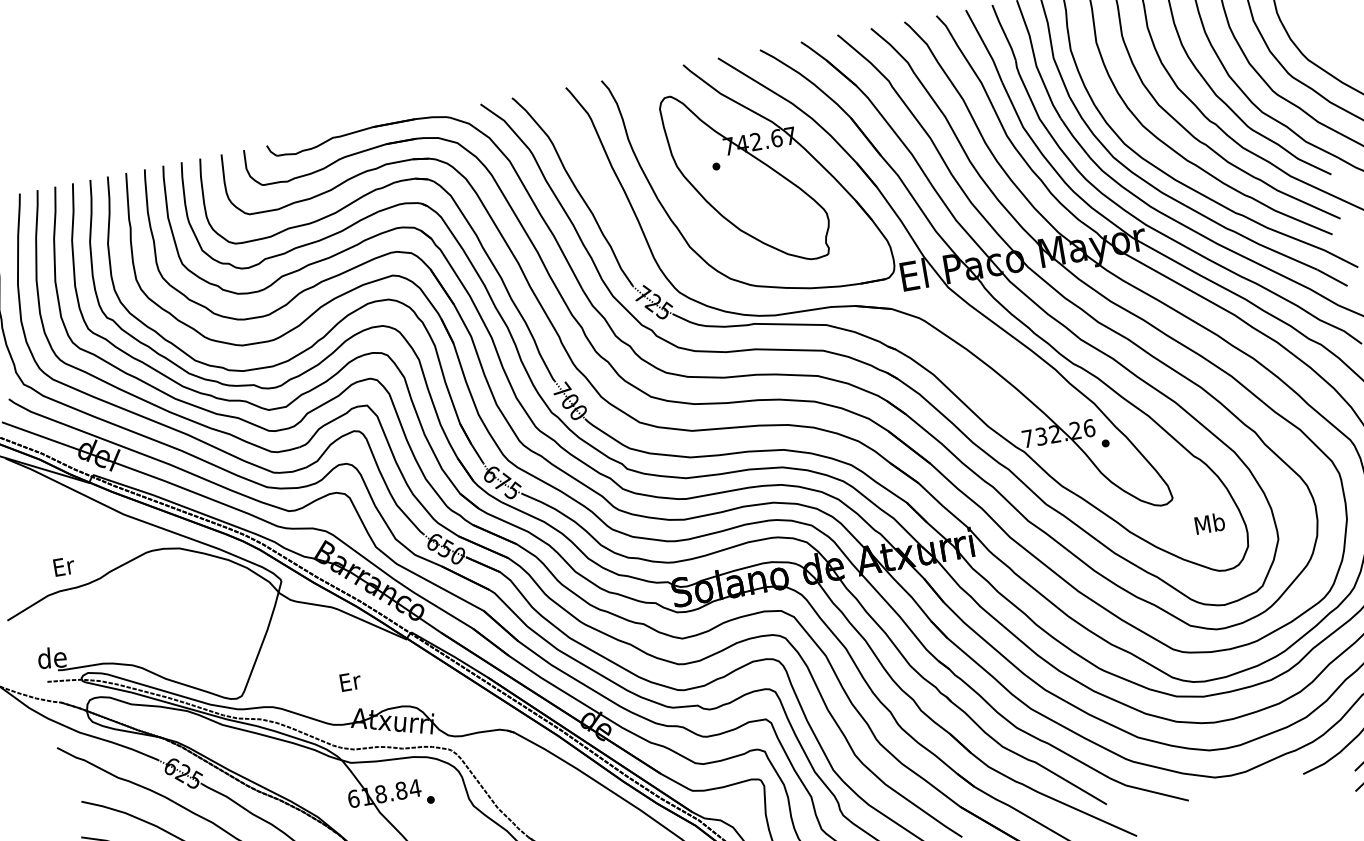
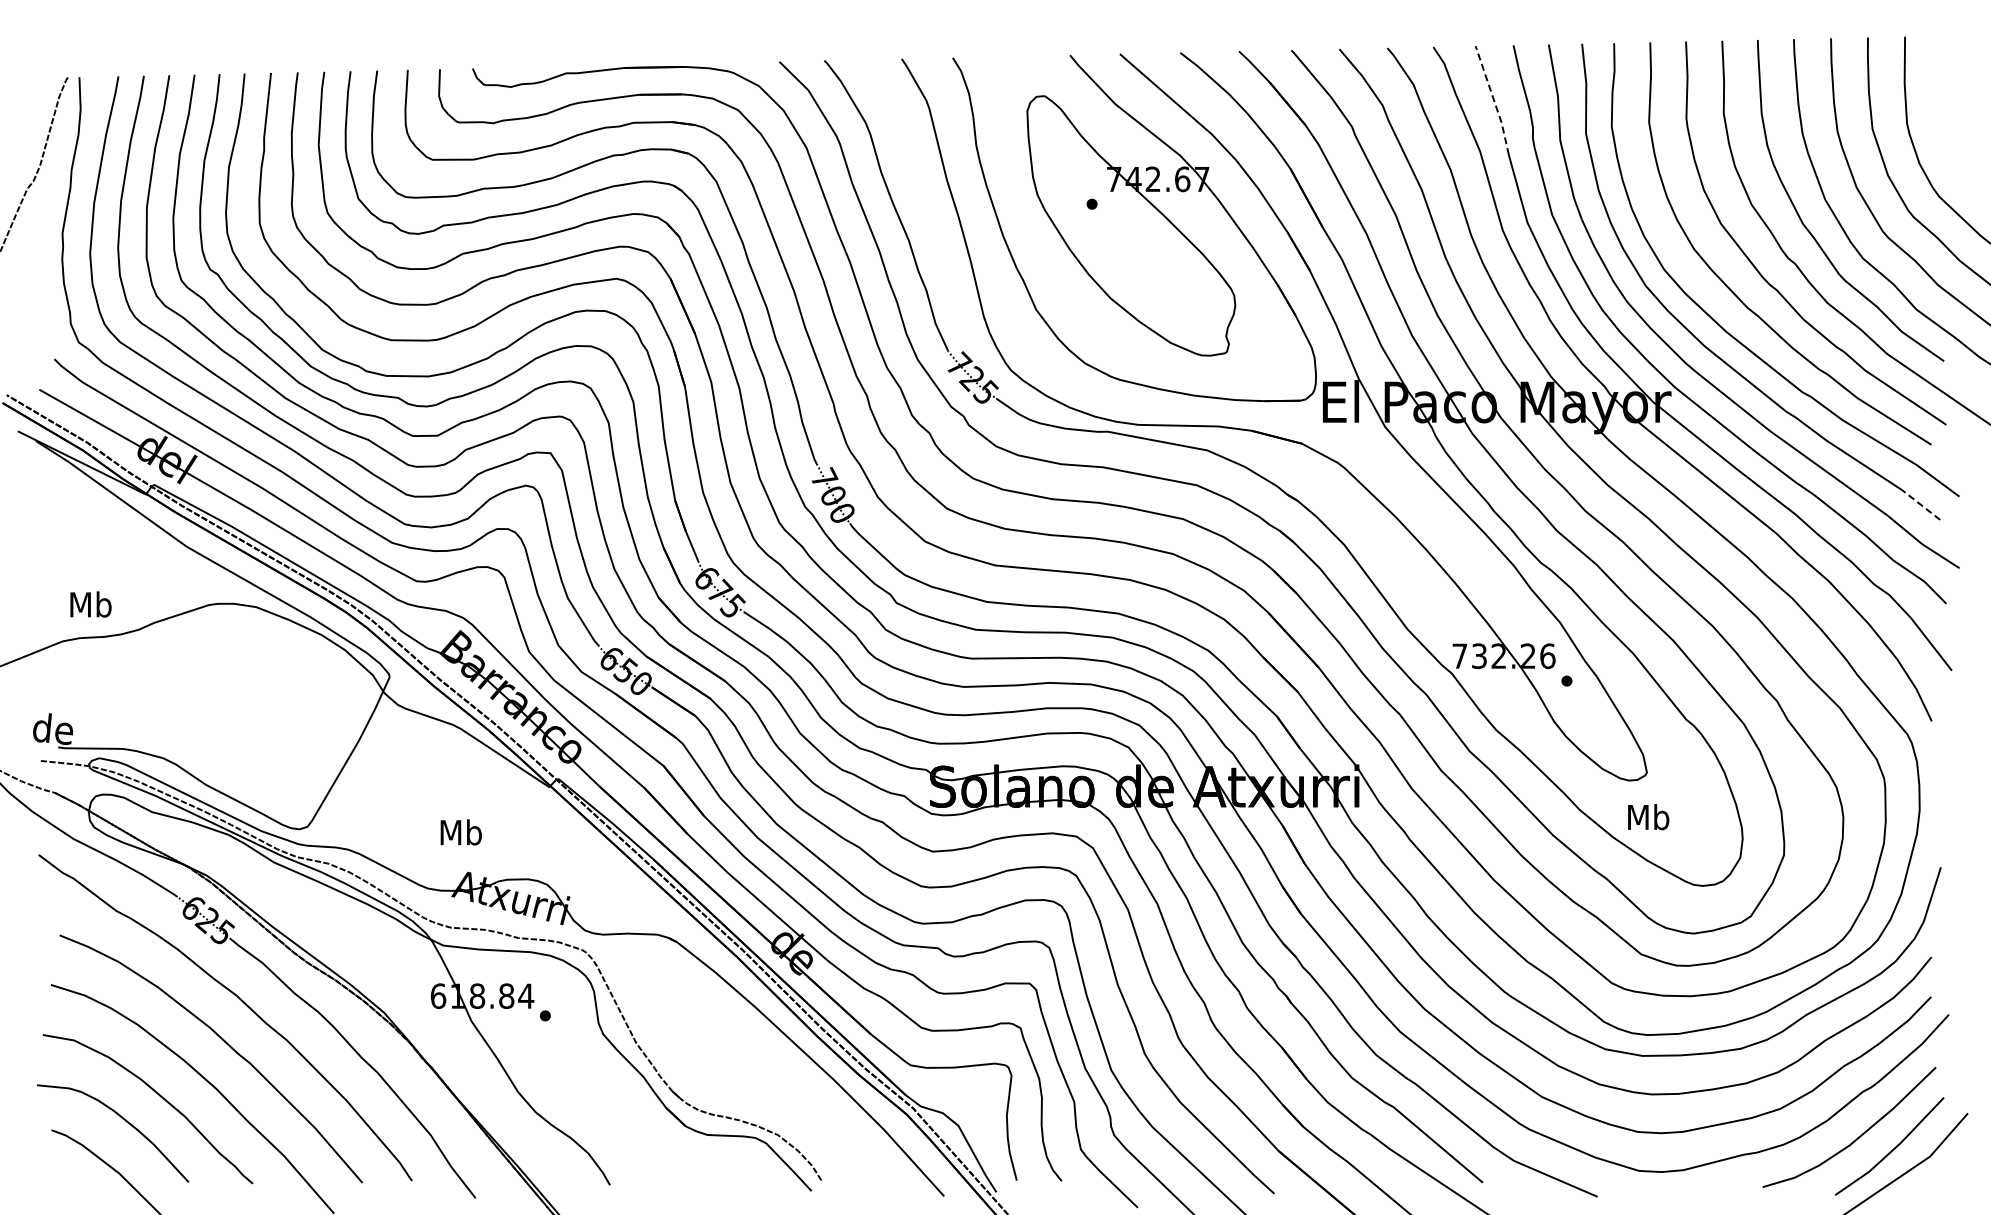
line: (984, 45) -> (1493, 100), solid -> dashed
line: (1331, 277) -> (1920, 504), solid -> dashed
text: (1209, 523) -> (1648, 817), moved
text: (63, 566) -> (90, 604), Er -> Mb
text: (349, 681) -> (460, 832), Er -> Mb

